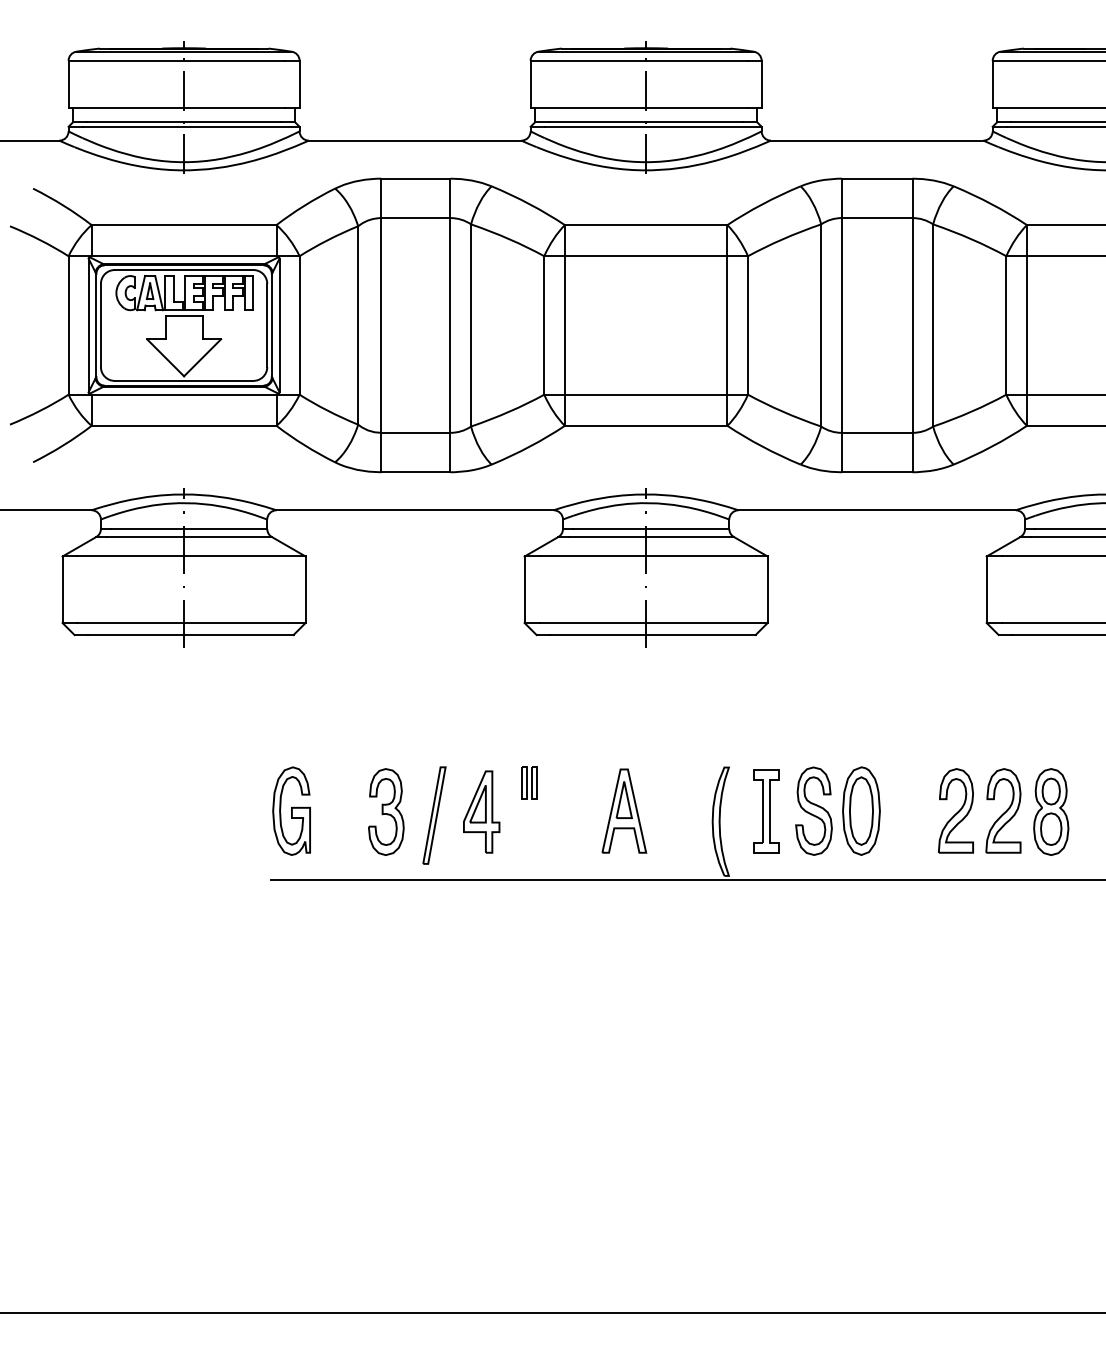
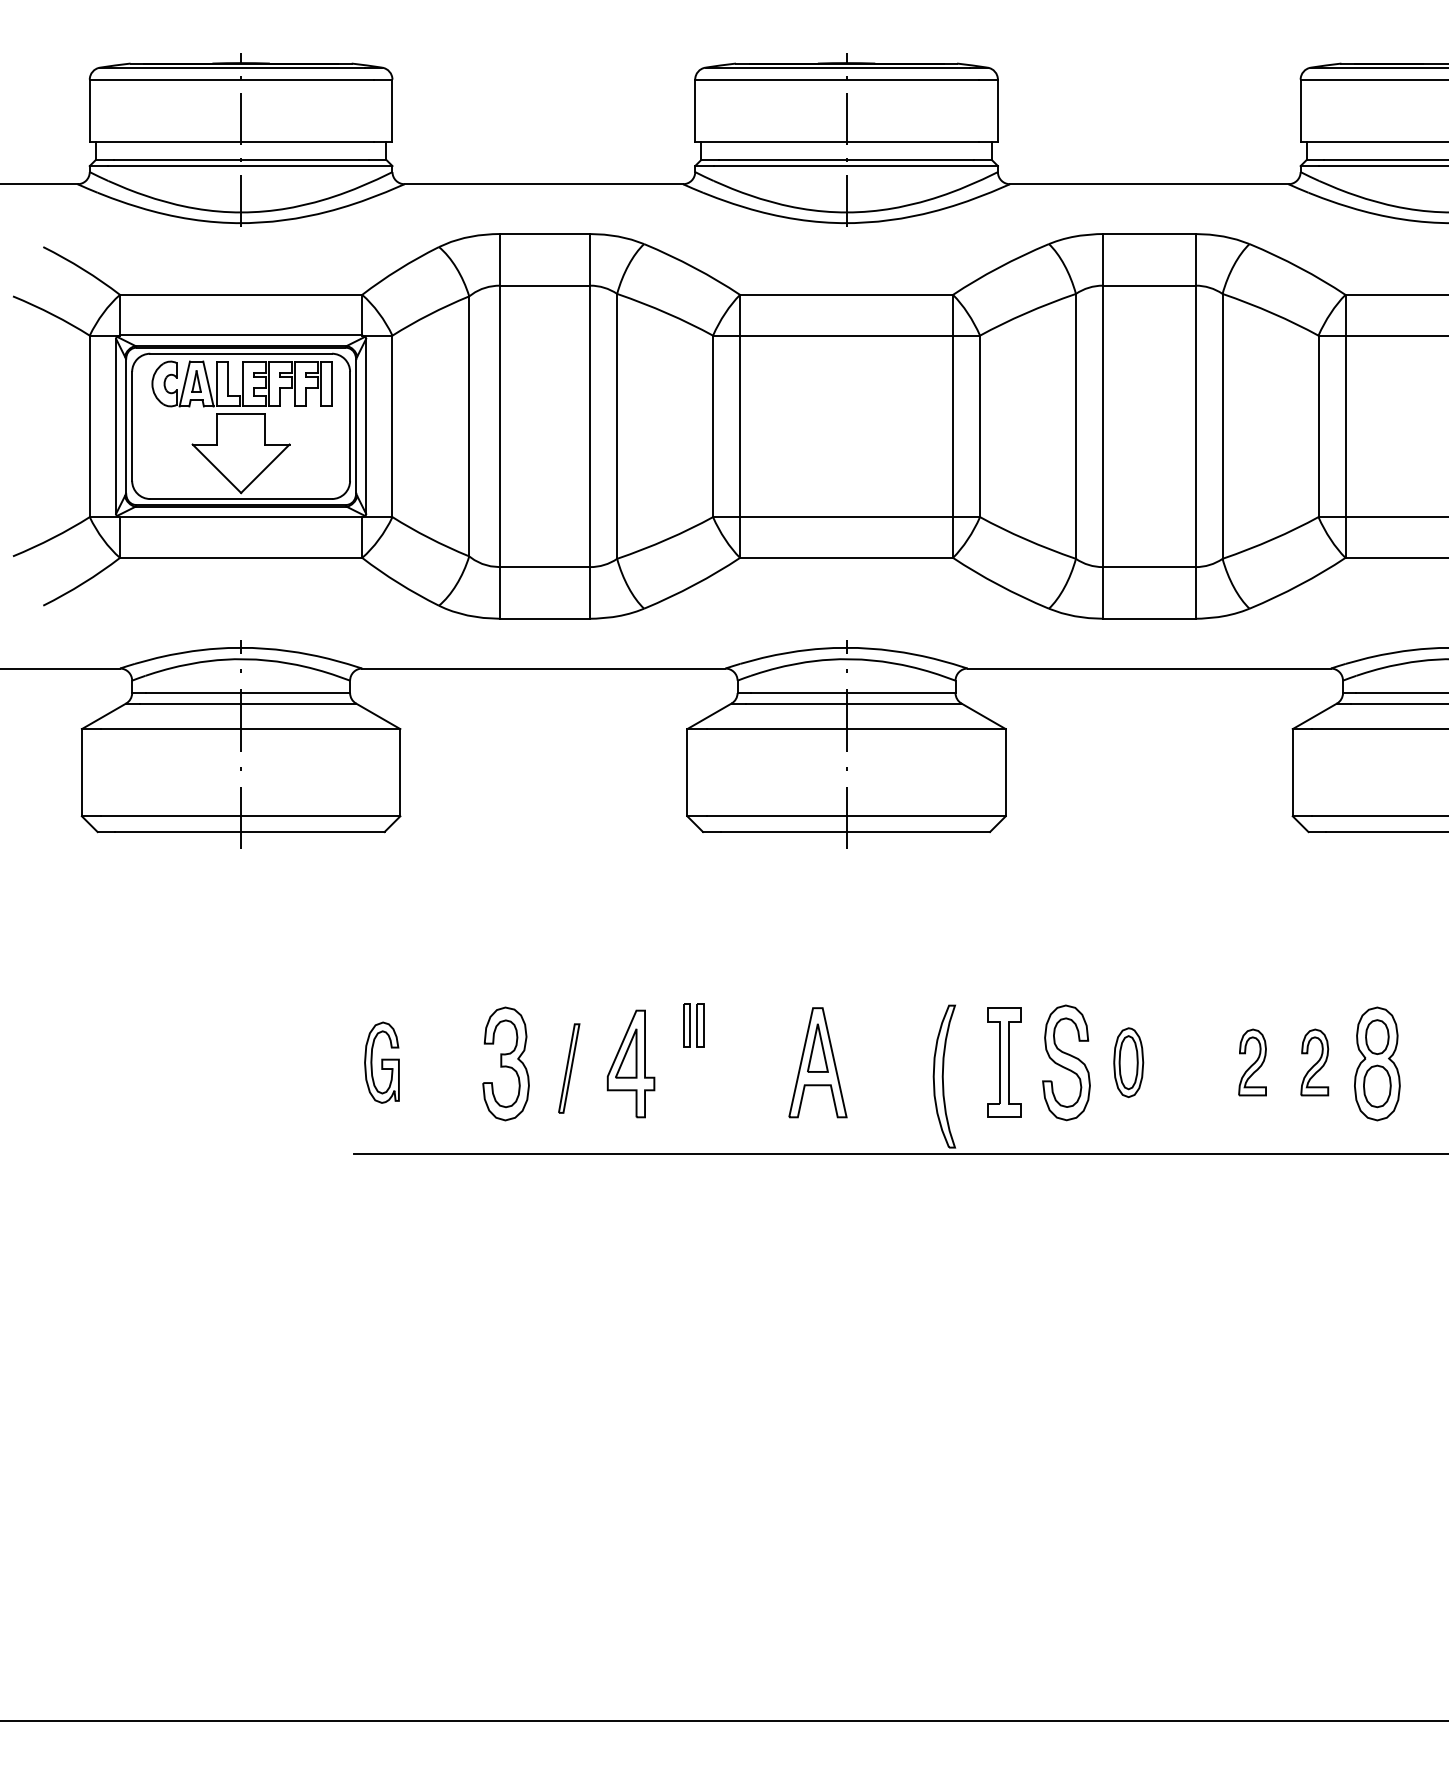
part: (291, 810) -> (381, 1061), size x0.7
part: (861, 810) -> (1128, 1061), size x0.6
part: (955, 810) -> (1251, 1061), size x0.6
part: (1003, 810) -> (1314, 1061), size x0.6
part: (434, 815) -> (569, 1068), size x0.7

